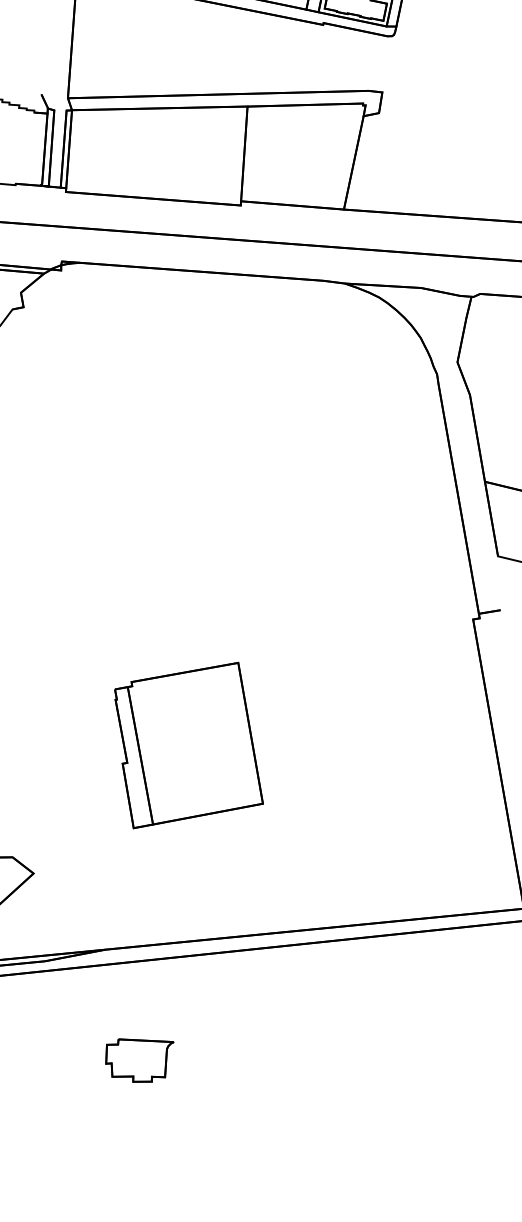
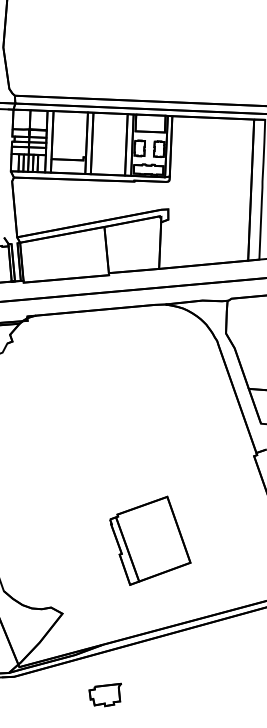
part: (189, 745) -> (150, 540), moved
part: (135, 1058) -> (104, 694), moved

